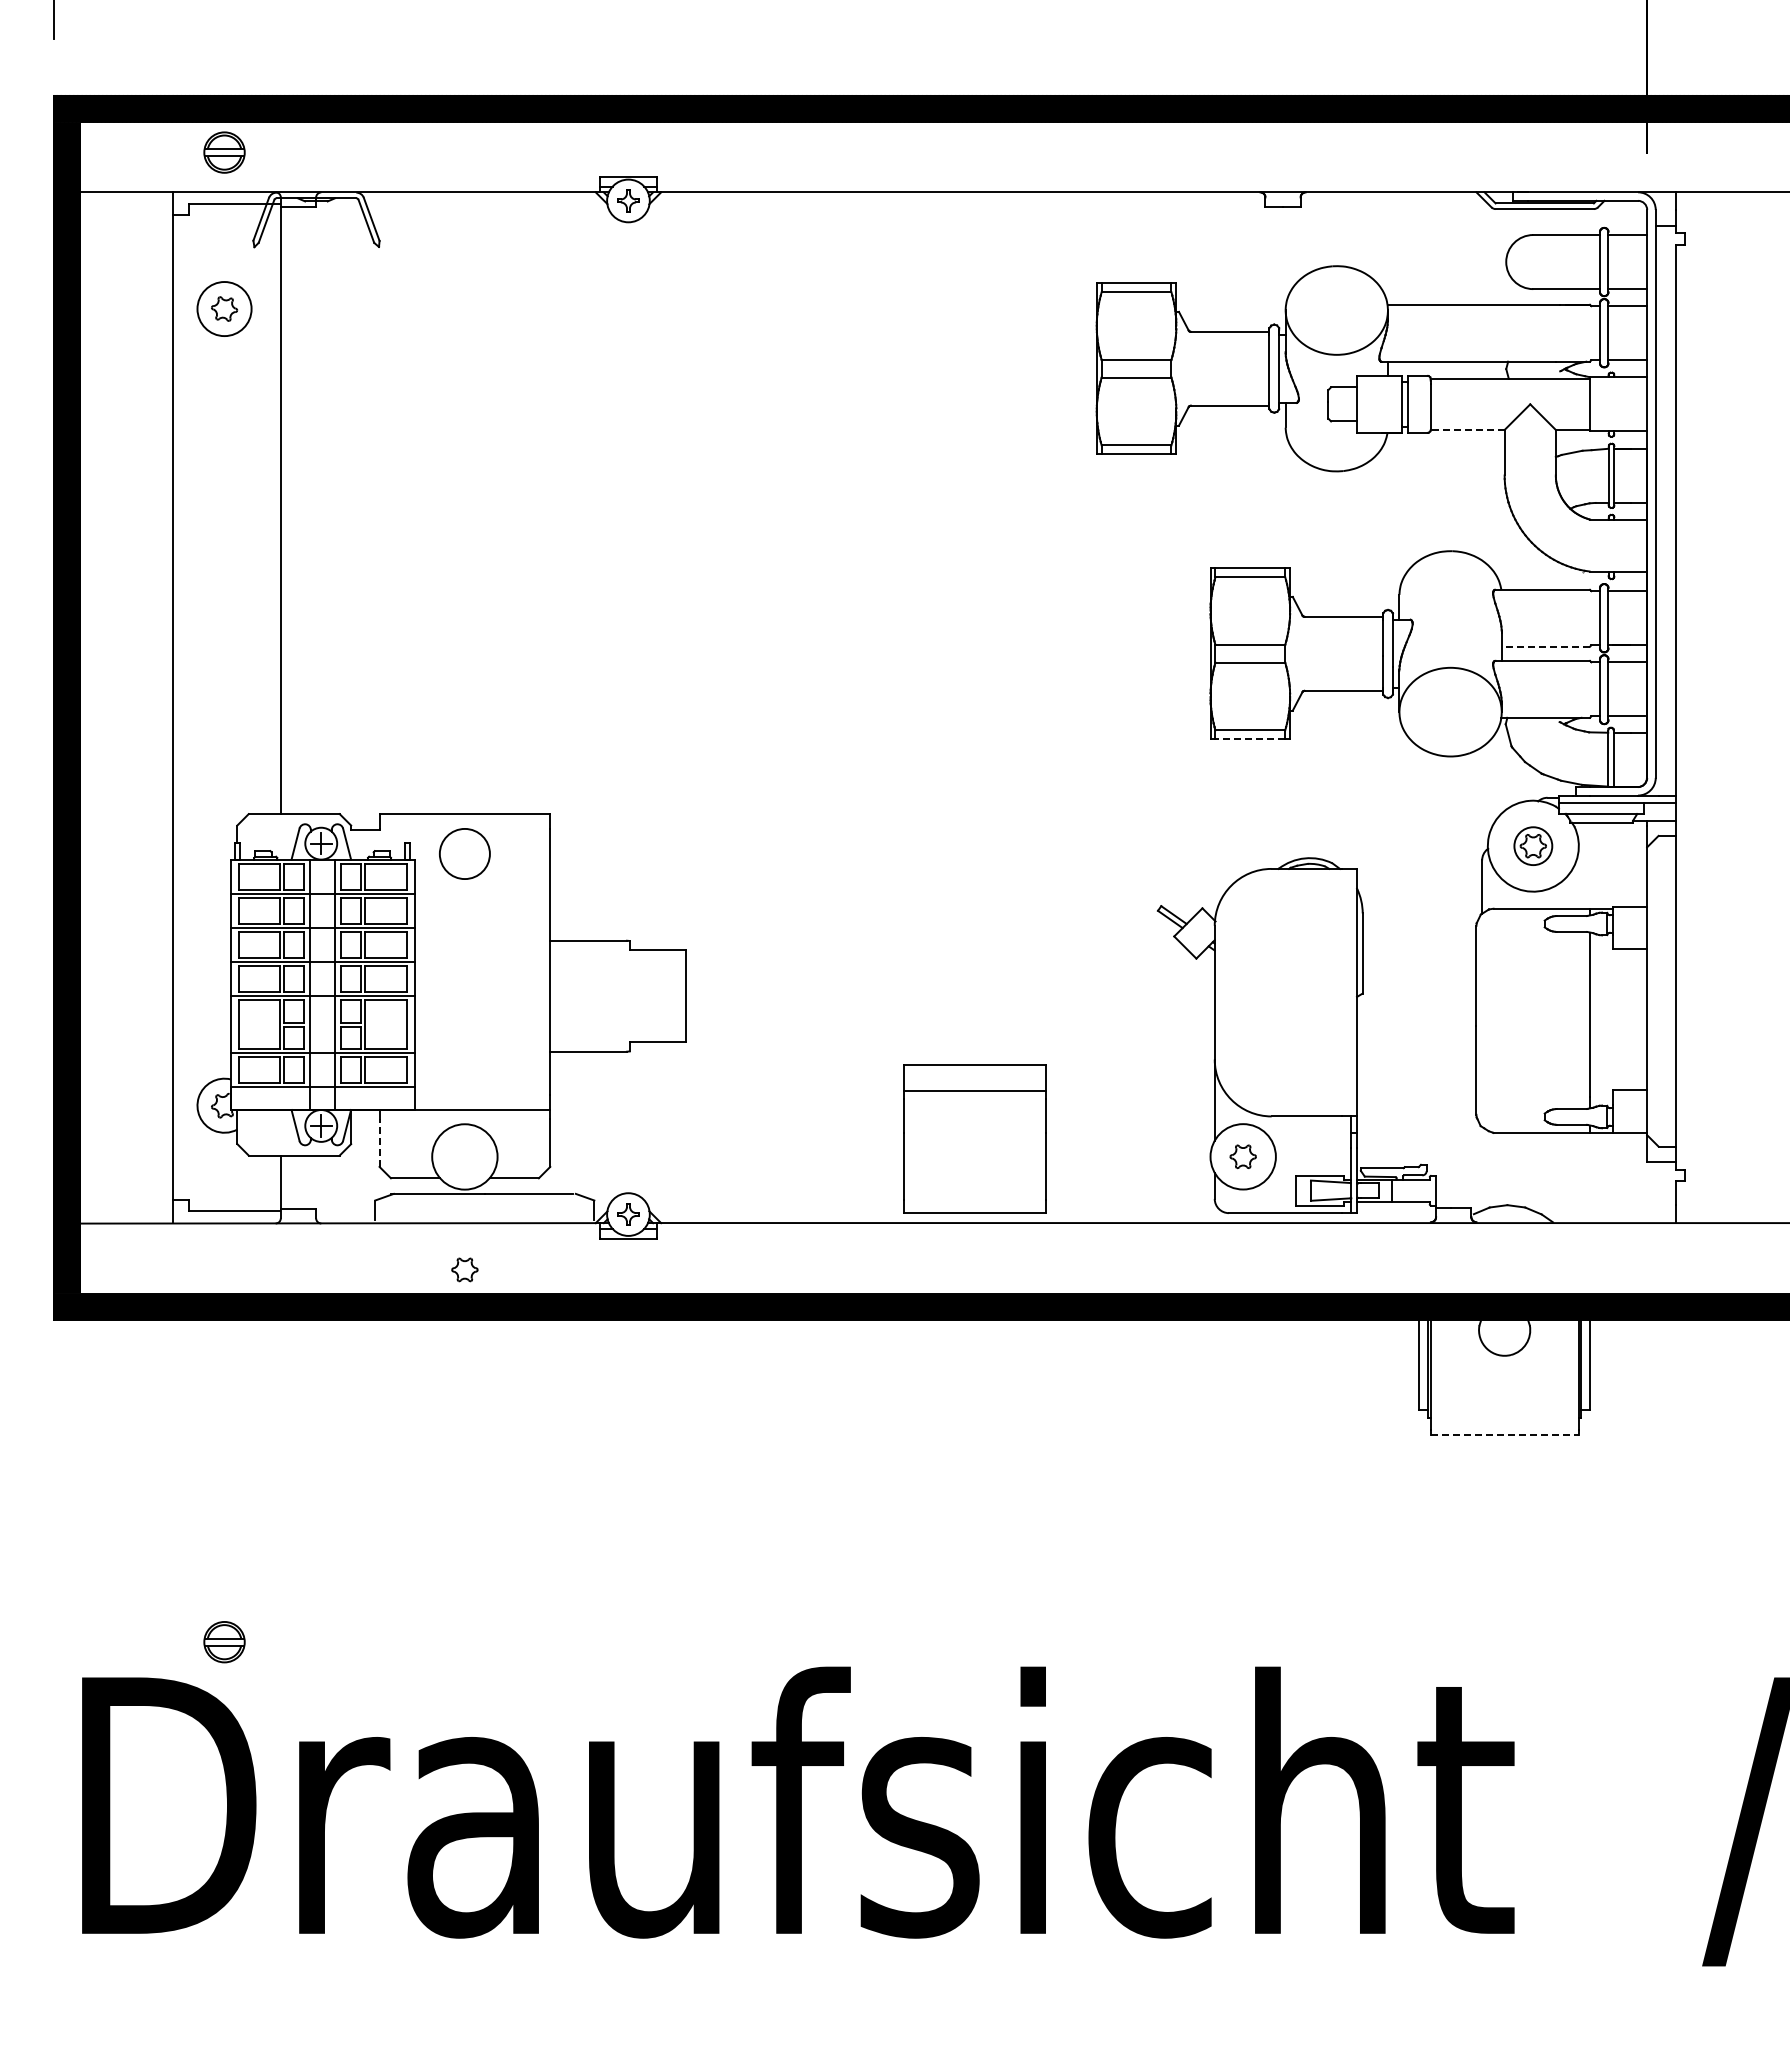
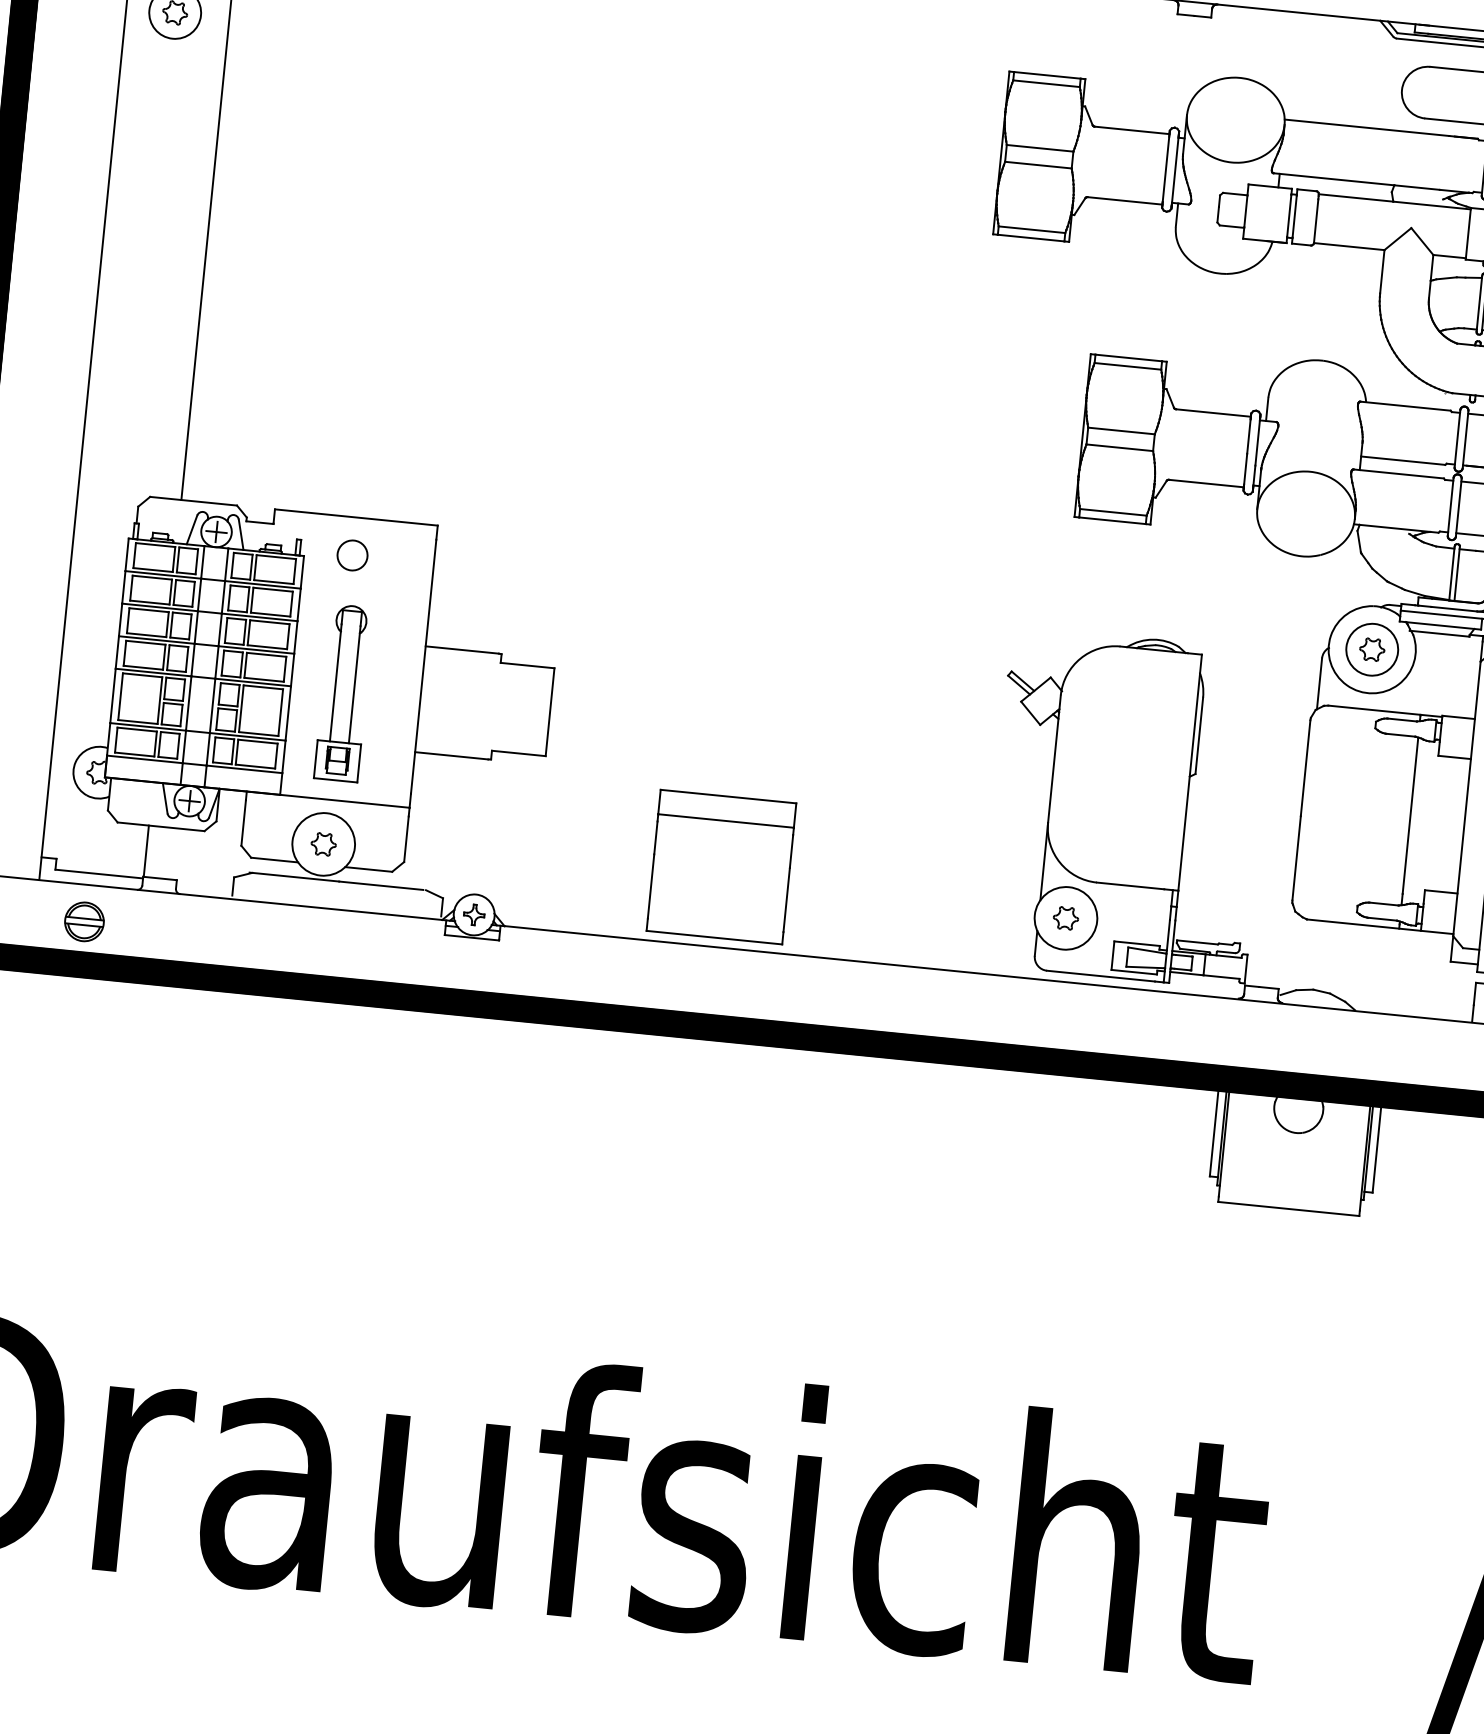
line: (1467, 429) -> (1349, 246), dashed -> solid
line: (1545, 646) -> (1402, 460), dashed -> solid
line: (1250, 739) -> (1112, 521), dashed -> solid
circle: (1533, 846) -> (1372, 650), size x1.43
circle: (464, 853) -> (352, 554), size x0.62
part: (470, 997) -> (344, 692), added
part: (974, 1138) -> (720, 866), moved
line: (379, 1143) -> (243, 823), dashed -> solid
part: (464, 1269) -> (323, 843), moved
line: (1504, 1435) -> (1288, 1209), dashed -> solid
part: (224, 1642) -> (84, 922), moved

